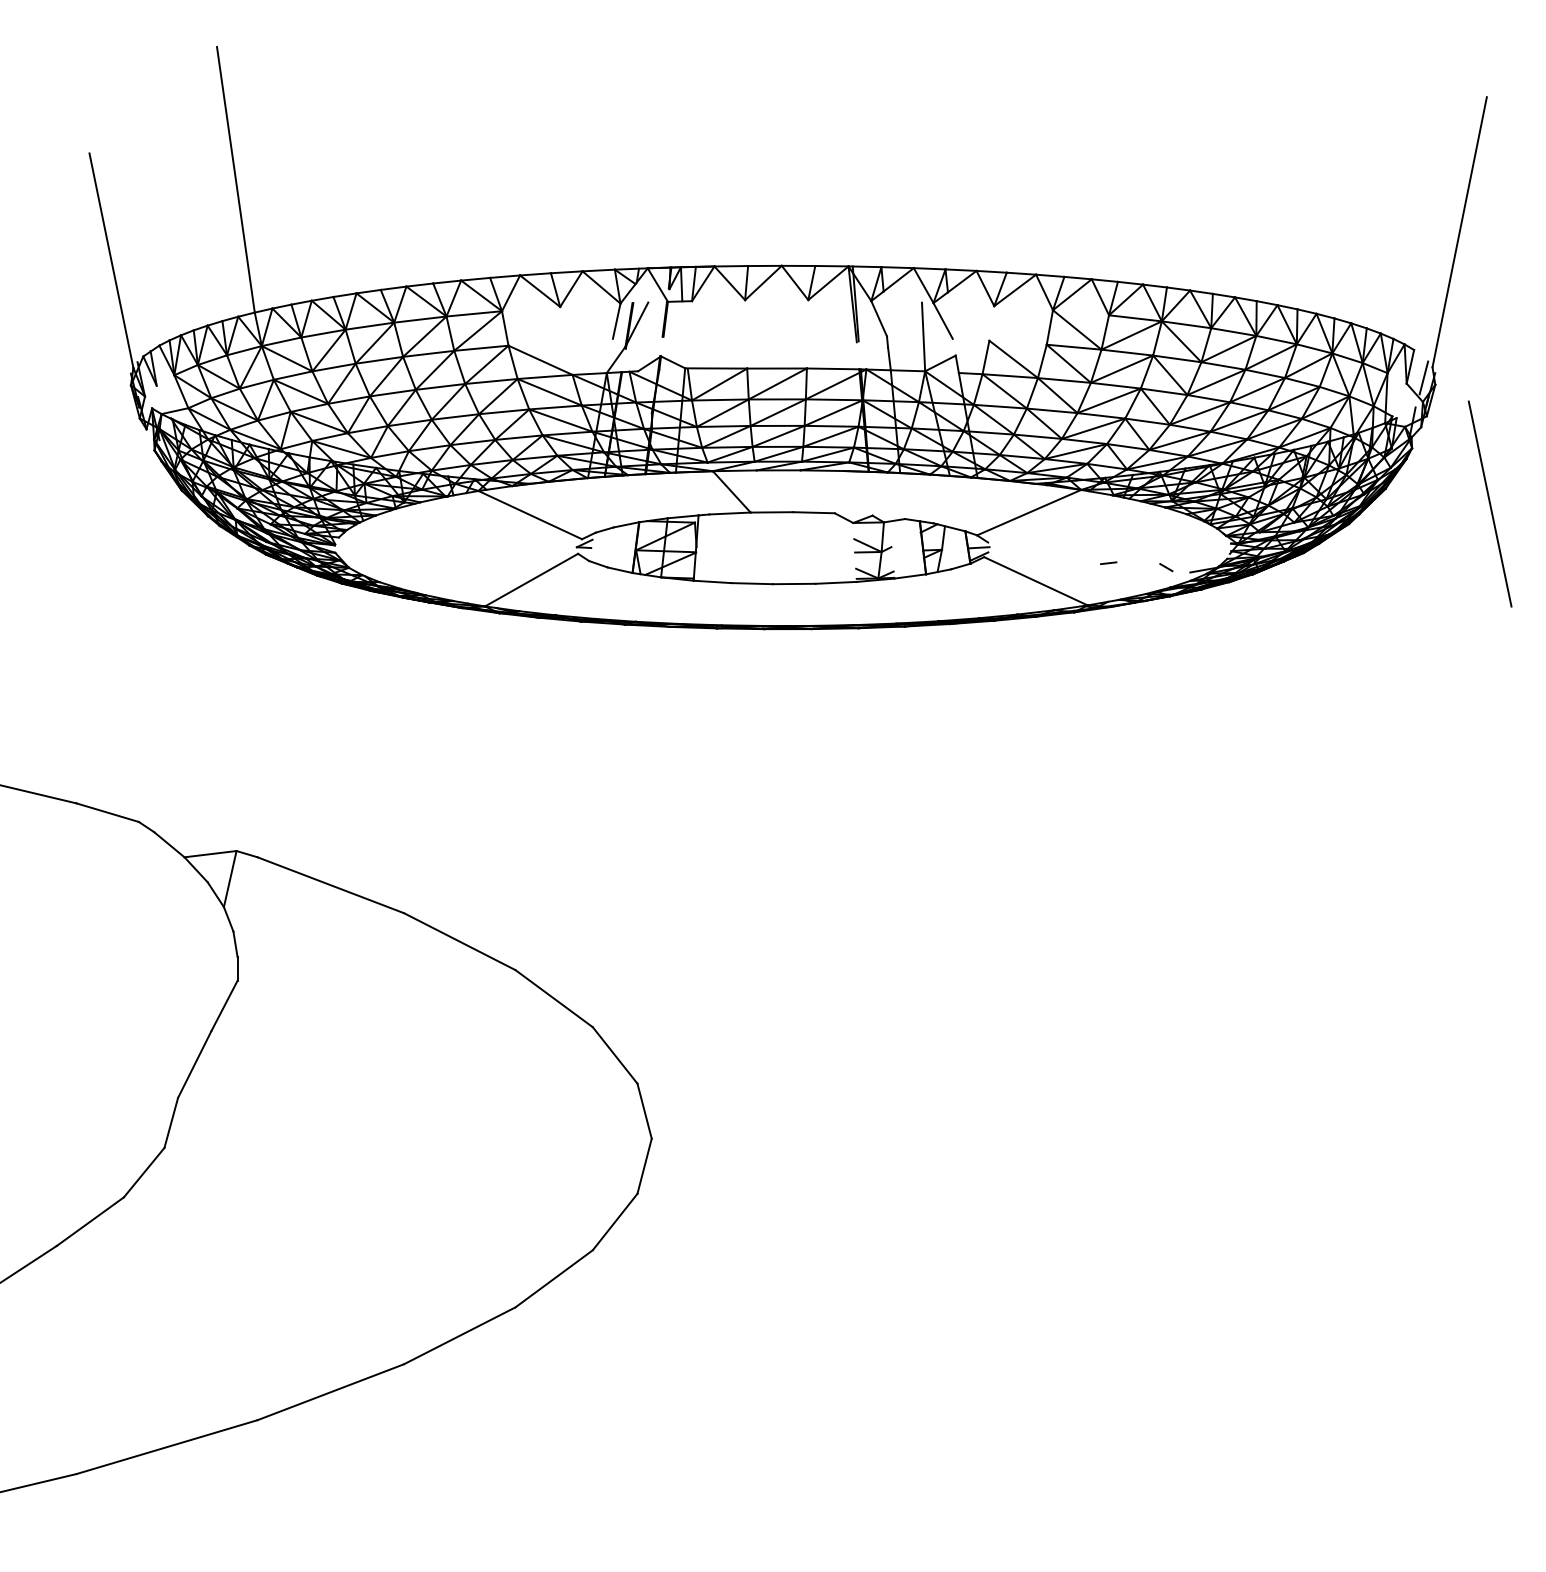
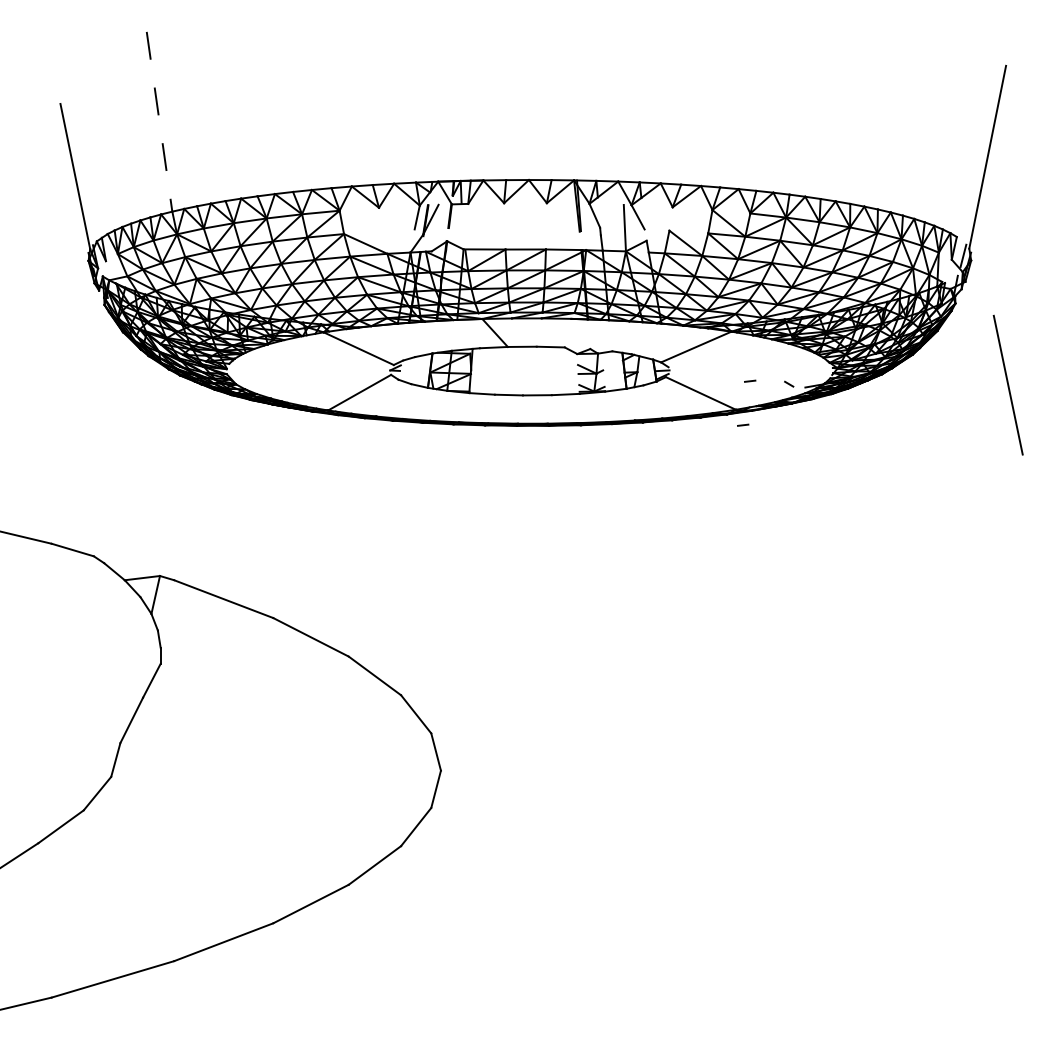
line: (235, 179) -> (159, 121), solid -> dashed
line: (1488, 503) -> (1007, 384), moved
line: (1098, 627) -> (743, 424), added

